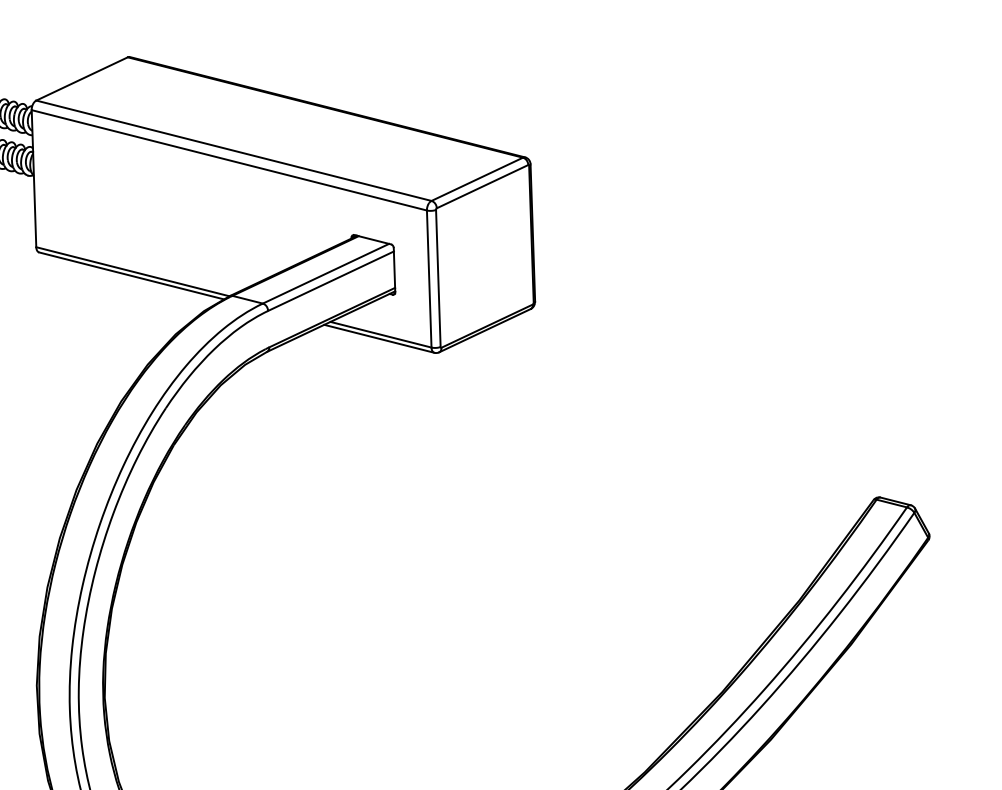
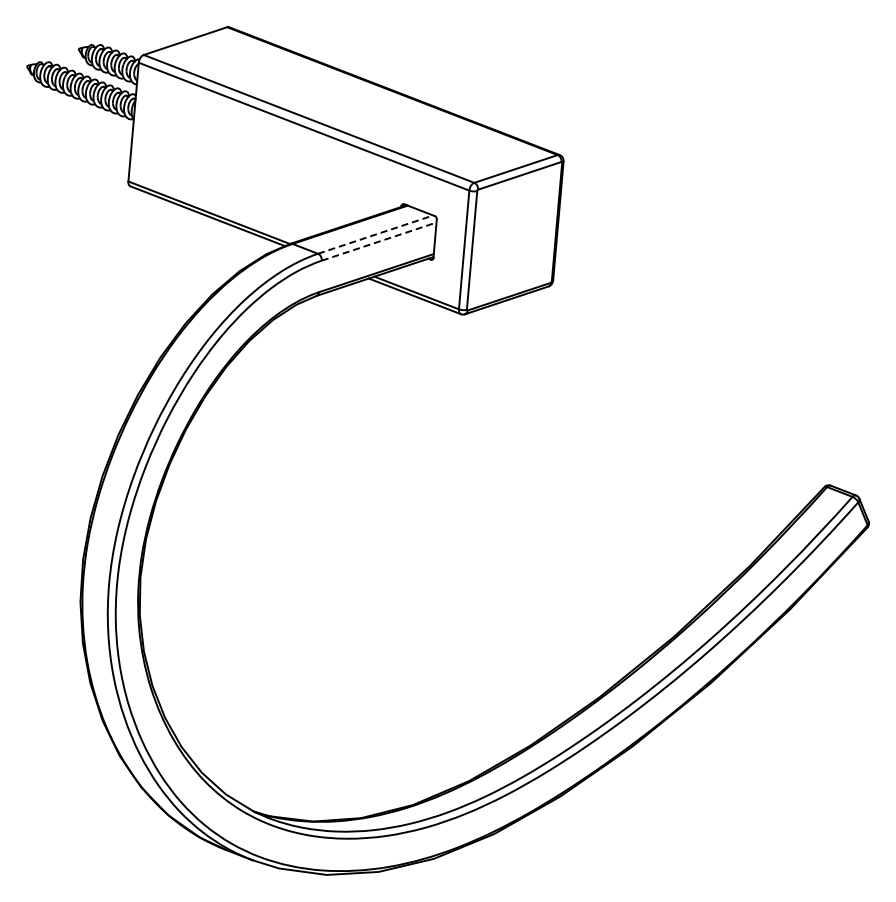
line: (325, 273) -> (375, 234), solid -> dashed
line: (331, 281) -> (379, 241), solid -> dashed

